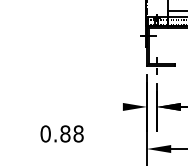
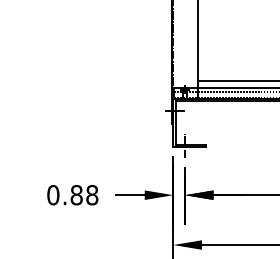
line: (110, 107) -> (130, 195), added
text: (61, 134) -> (72, 195), moved

